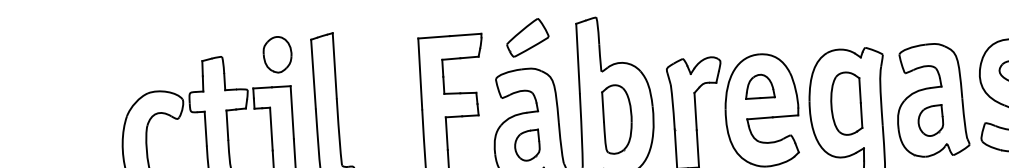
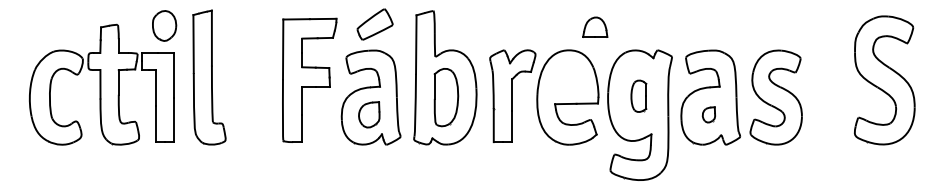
part: (760, 85) -> (595, 26), moved
part: (845, 104) -> (638, 96), size x0.6
part: (930, 120) -> (708, 114), size x0.6

